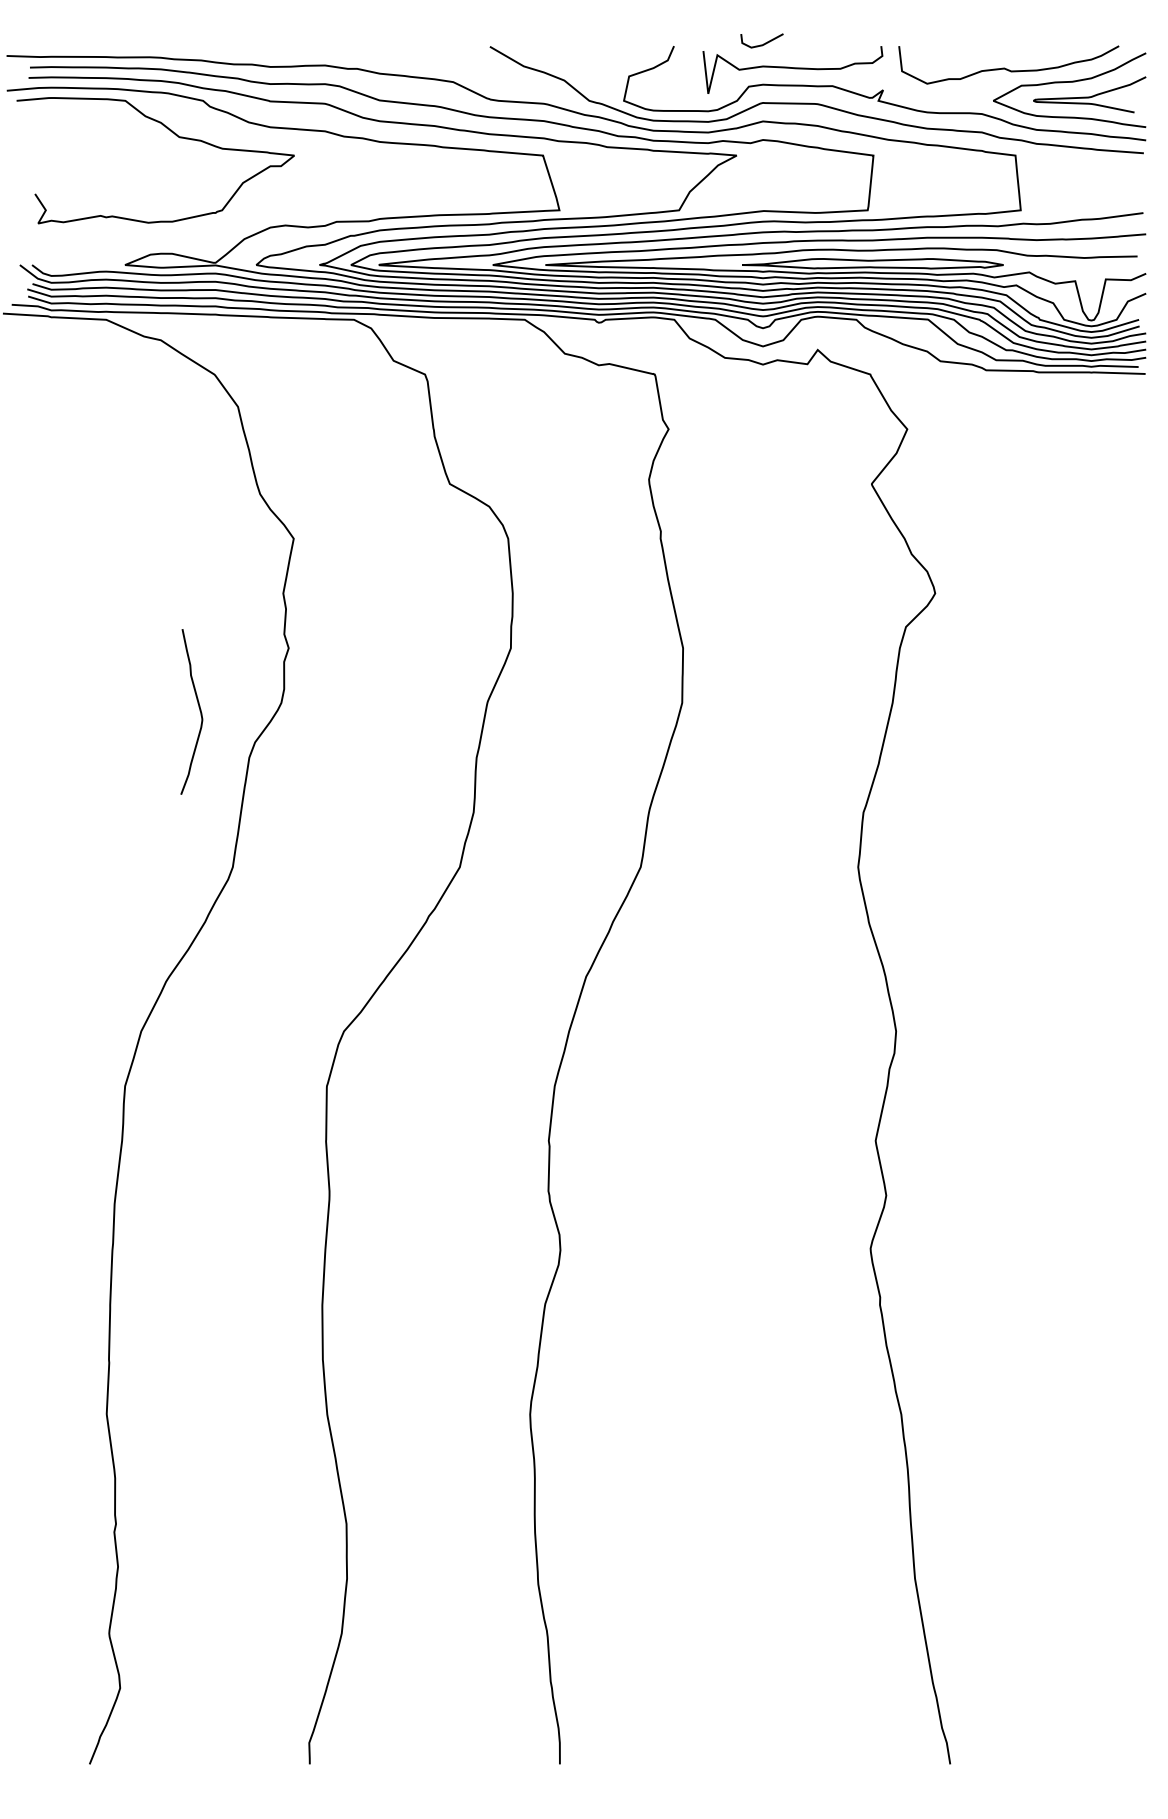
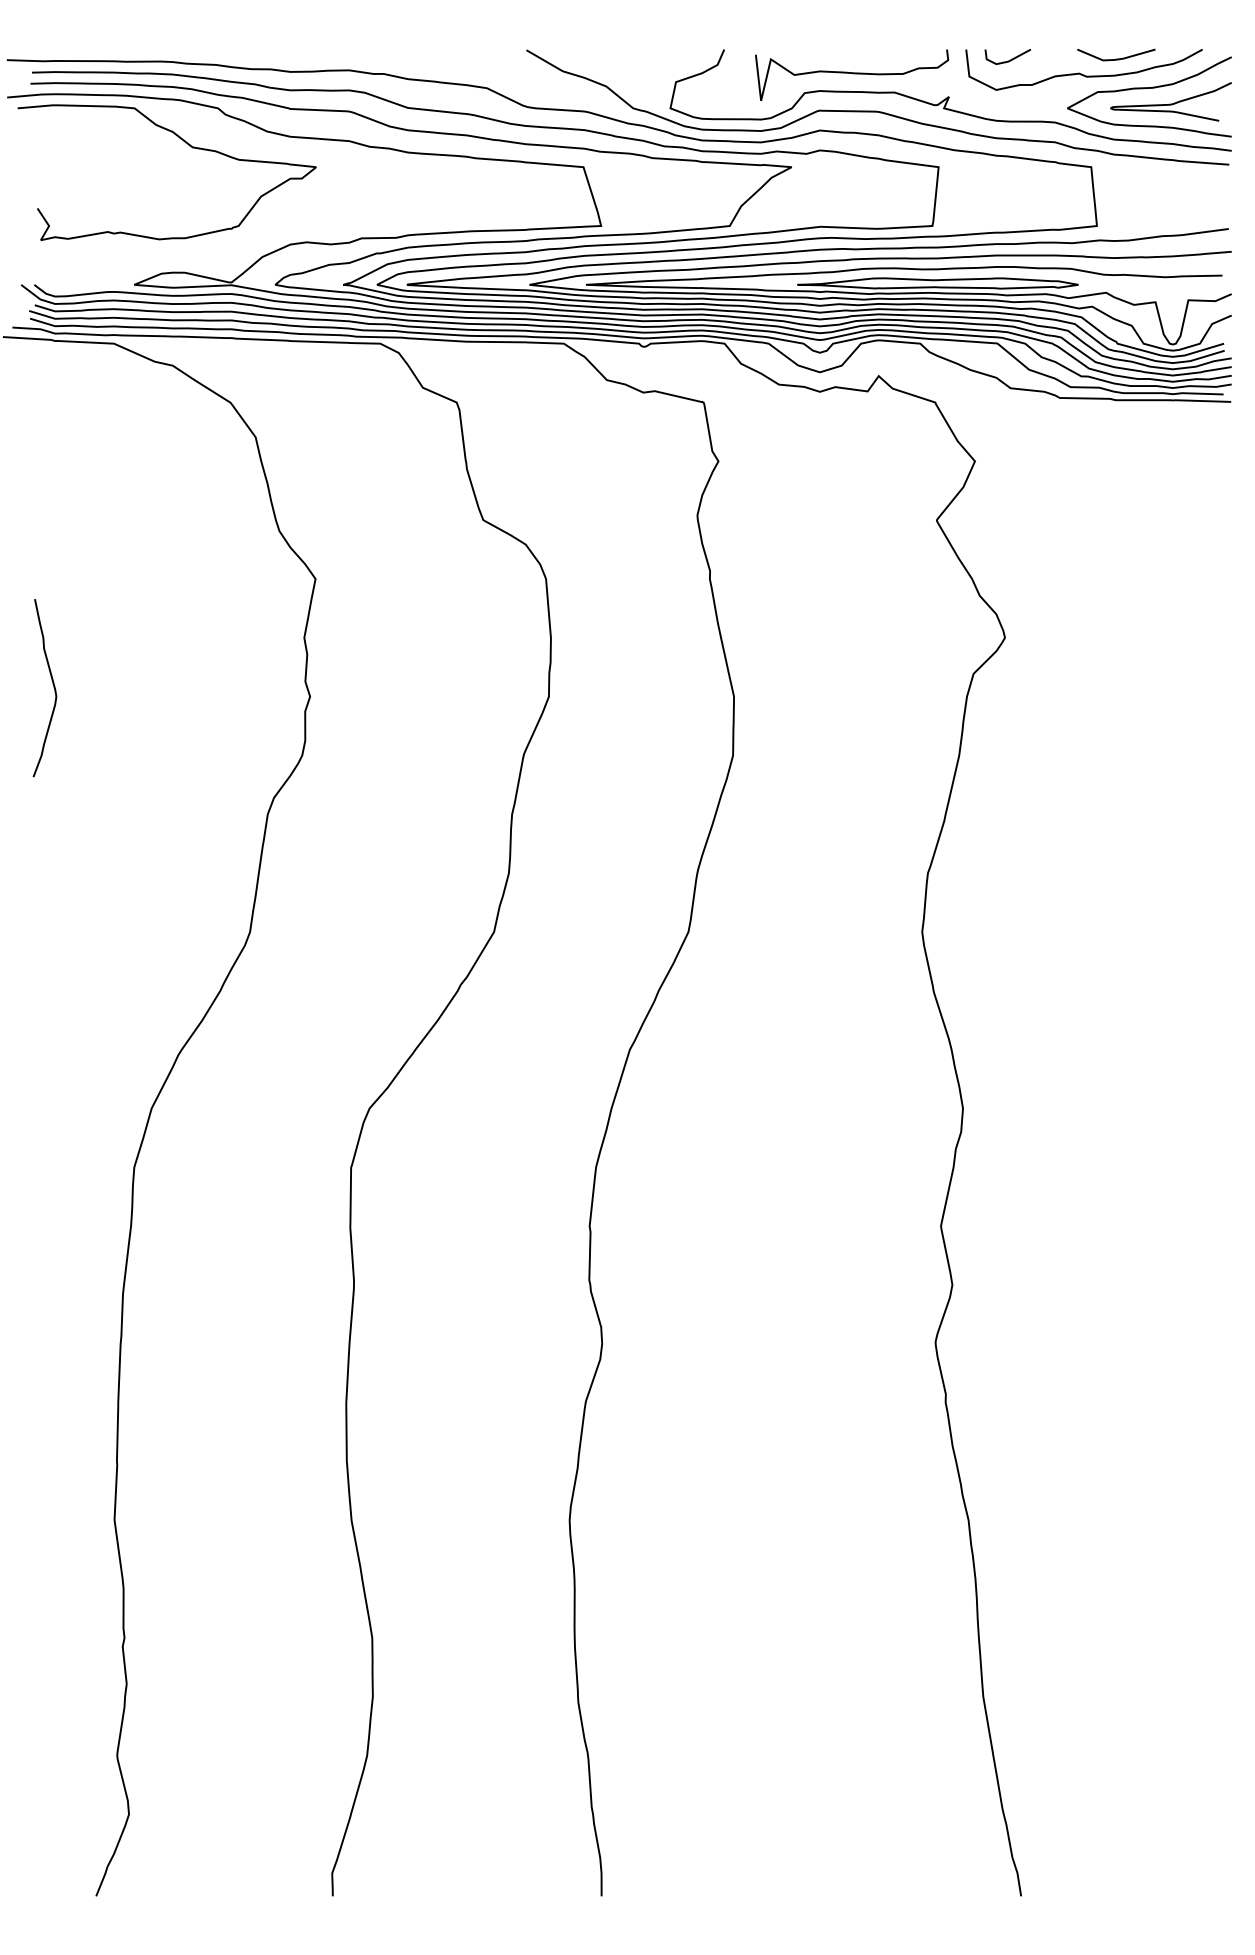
line: (761, 44) -> (1007, 60), moved
line: (1038, 54) -> (1116, 58), added
curve: (198, 708) -> (52, 684), moved

